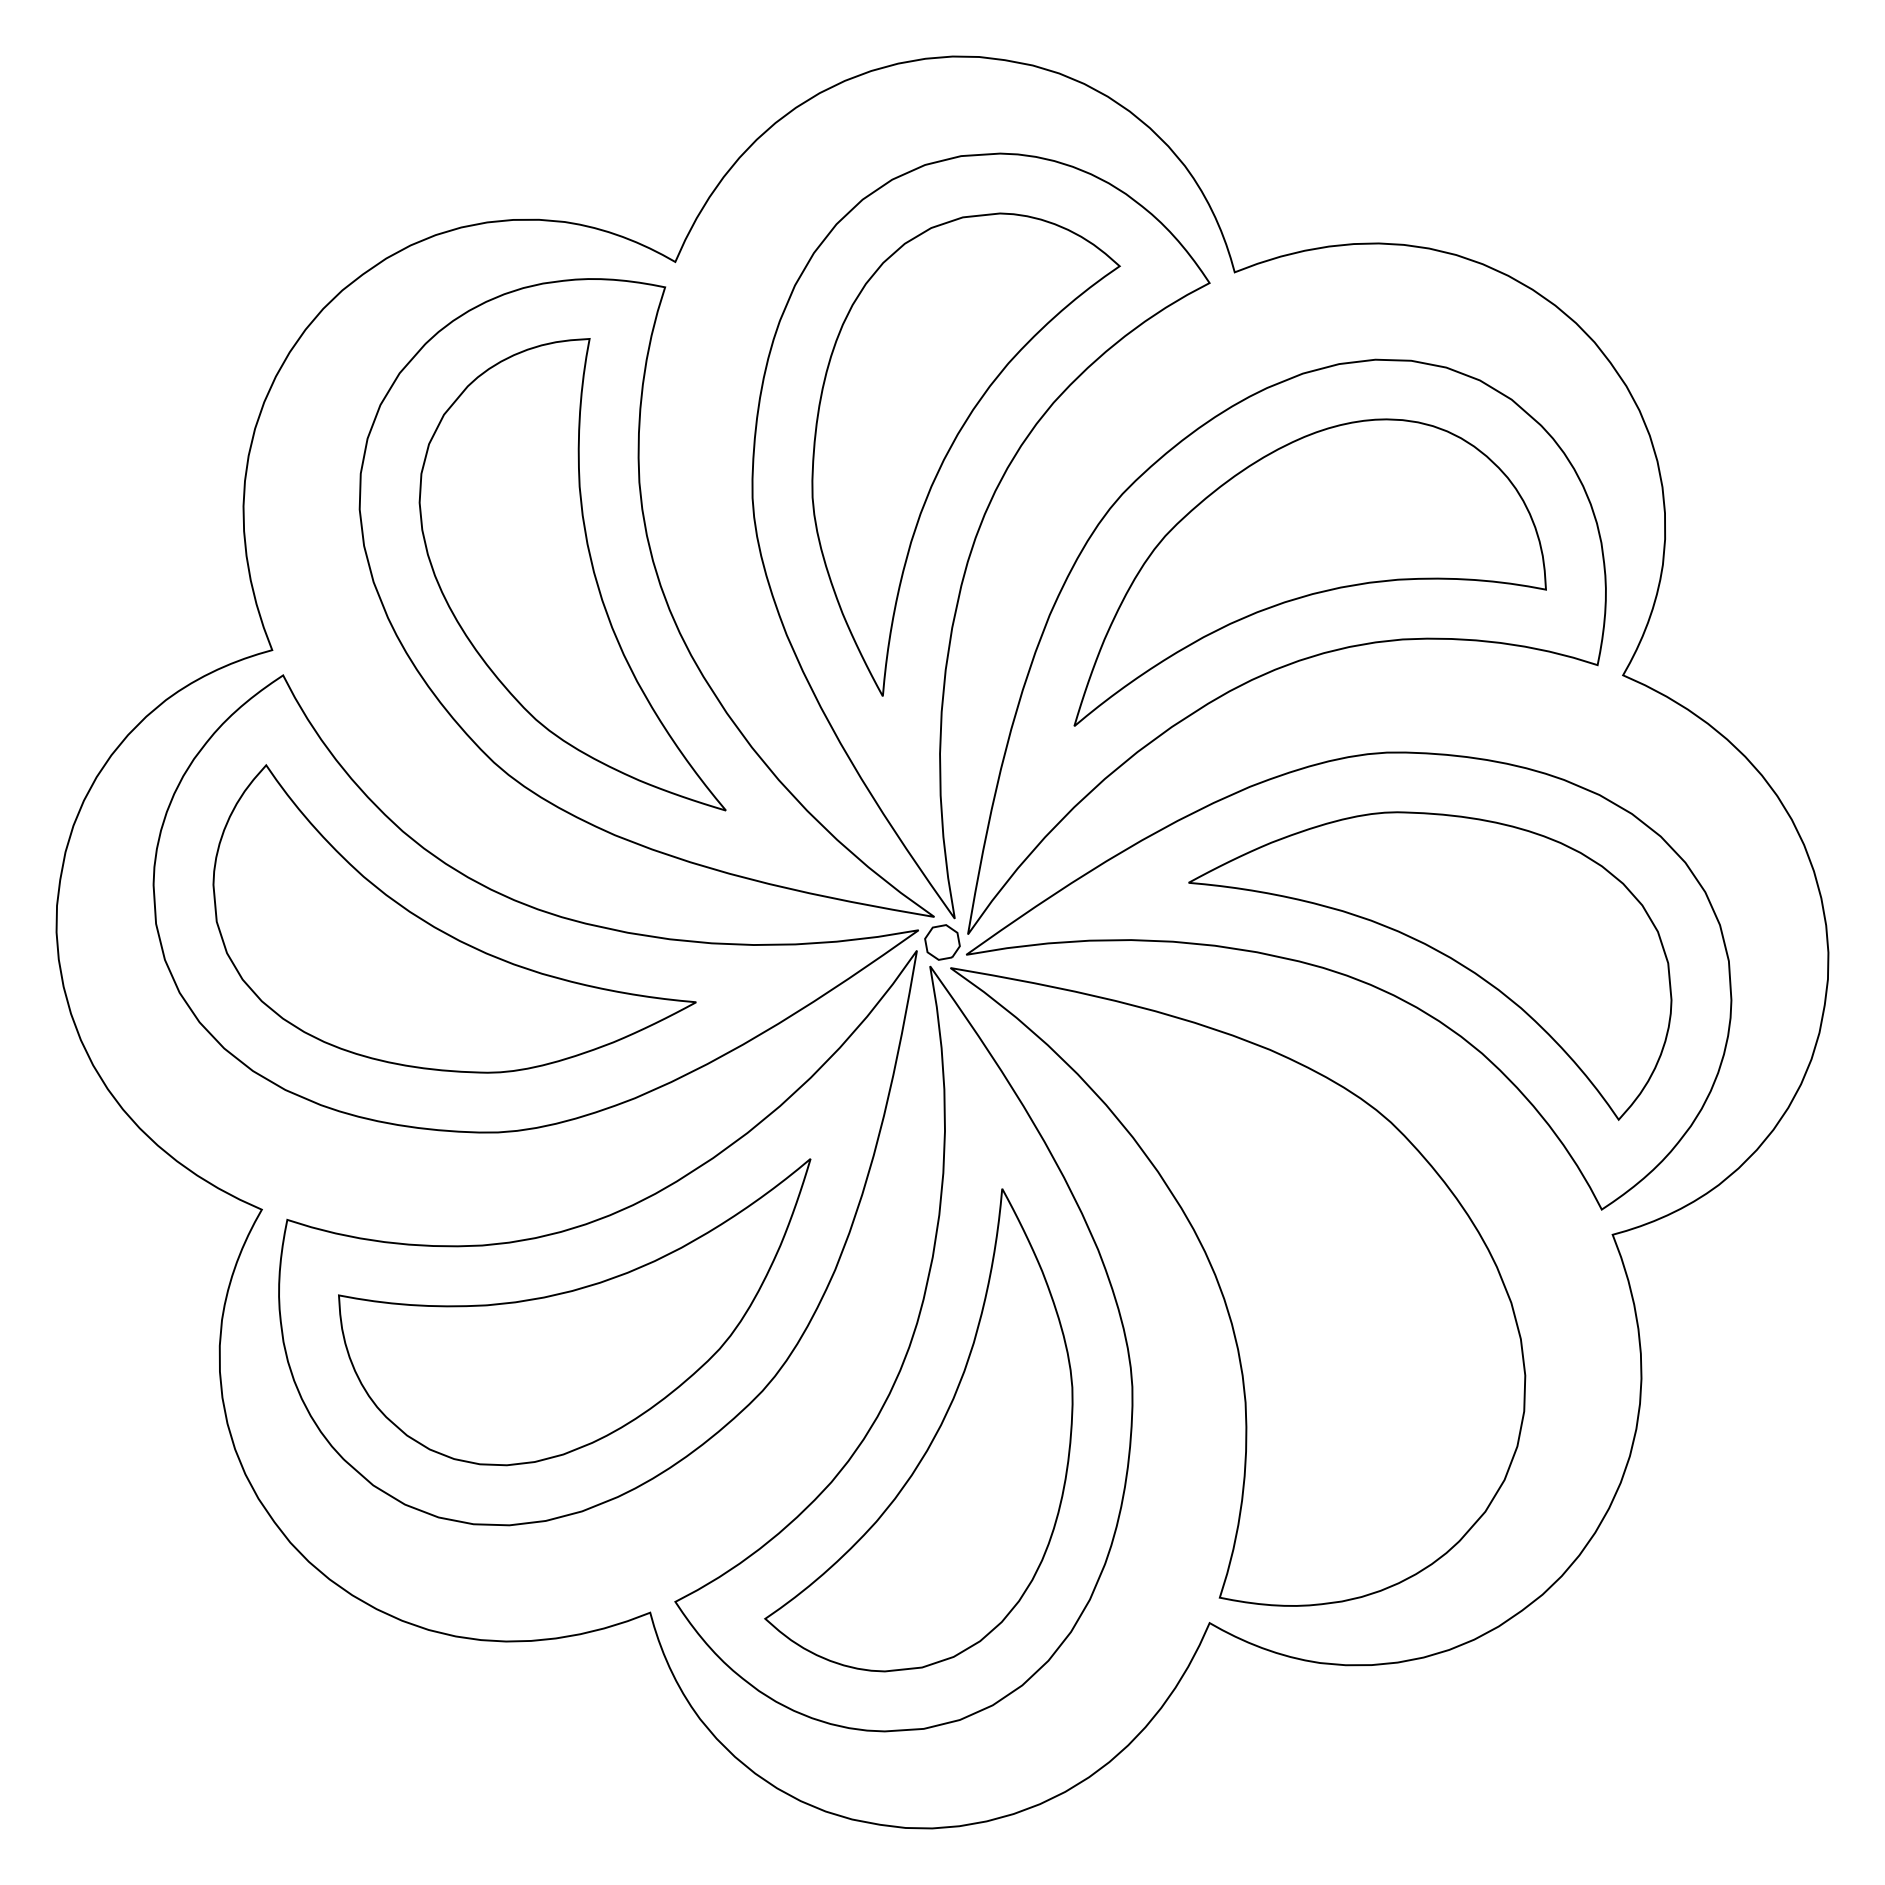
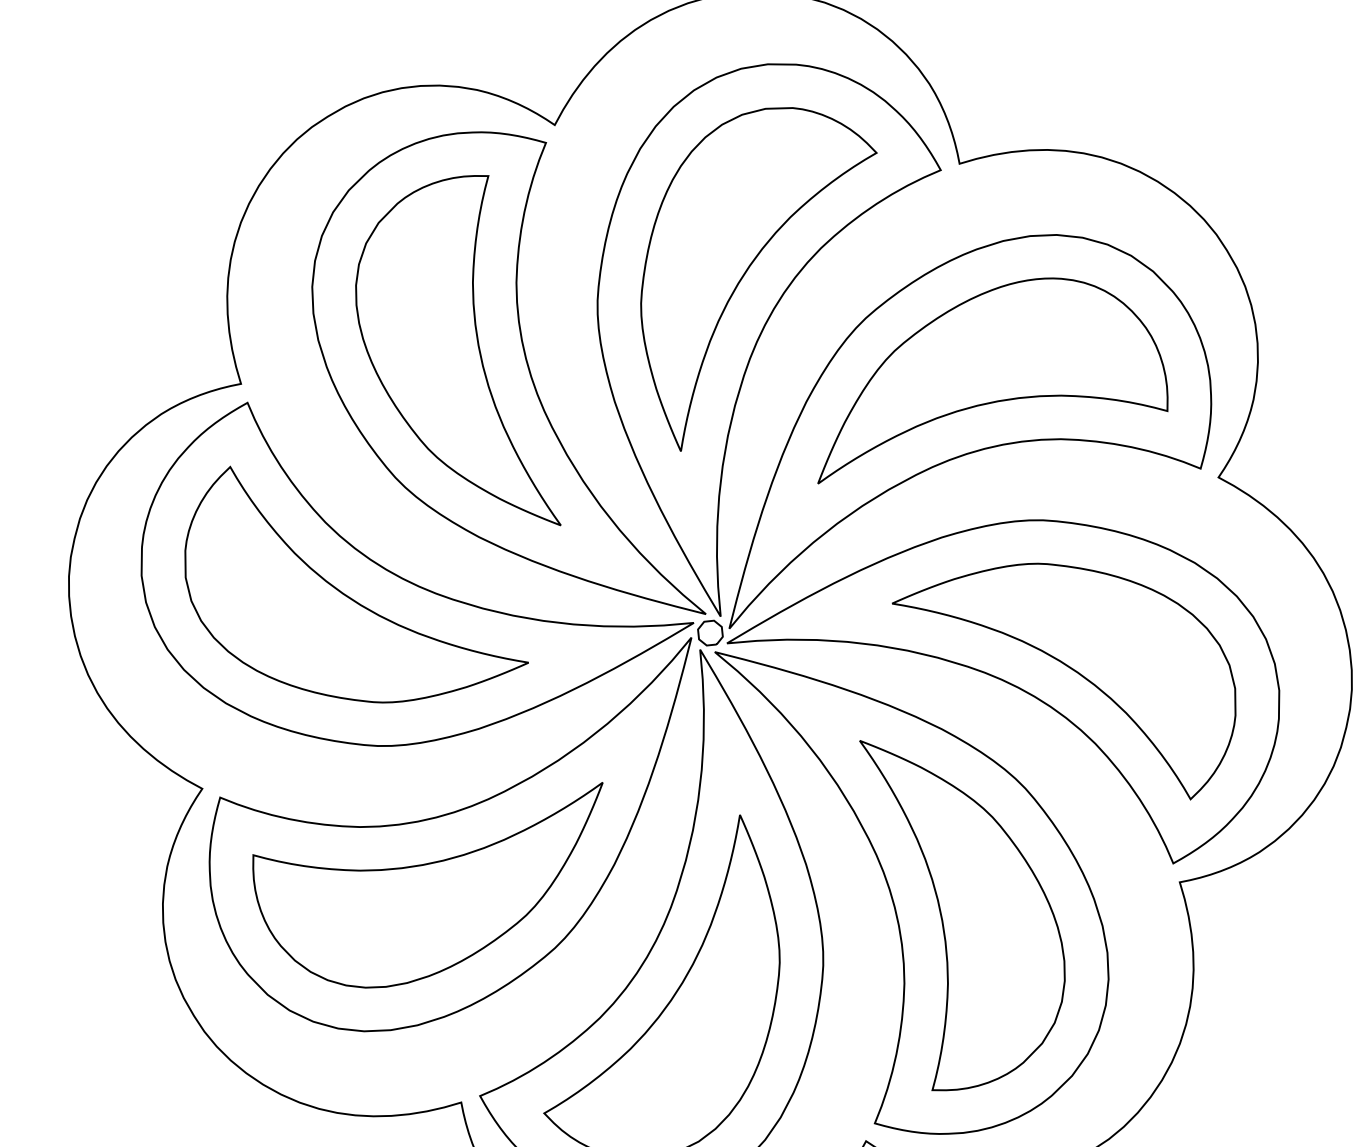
part: (1312, 1309) -> (958, 919), added

